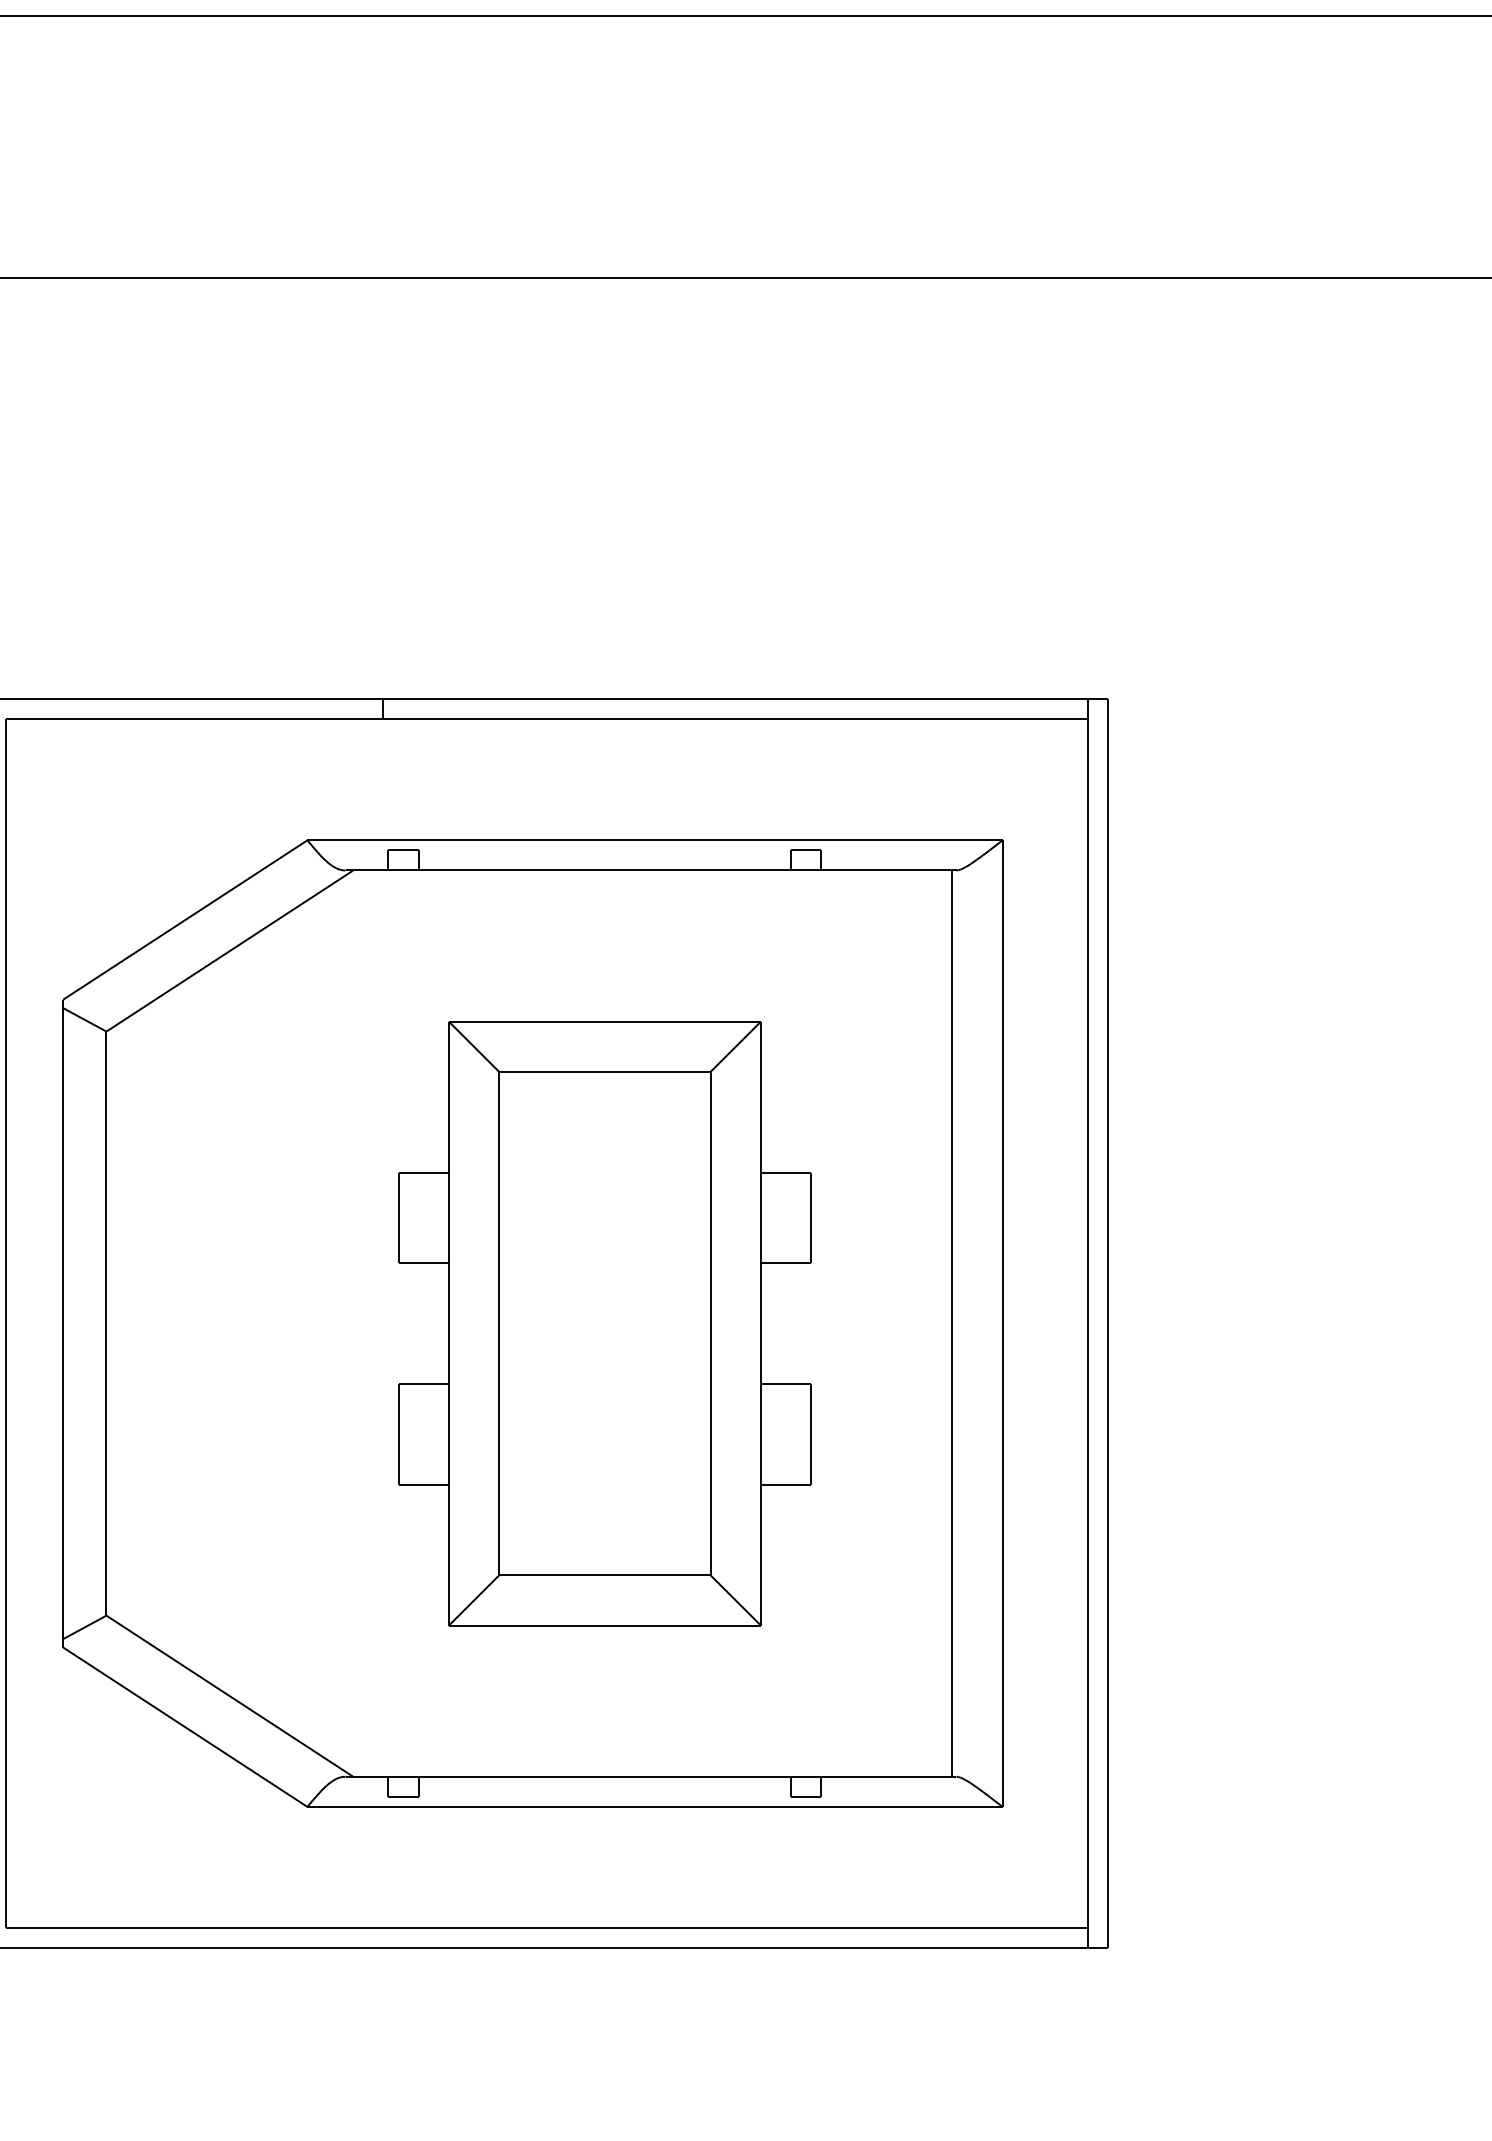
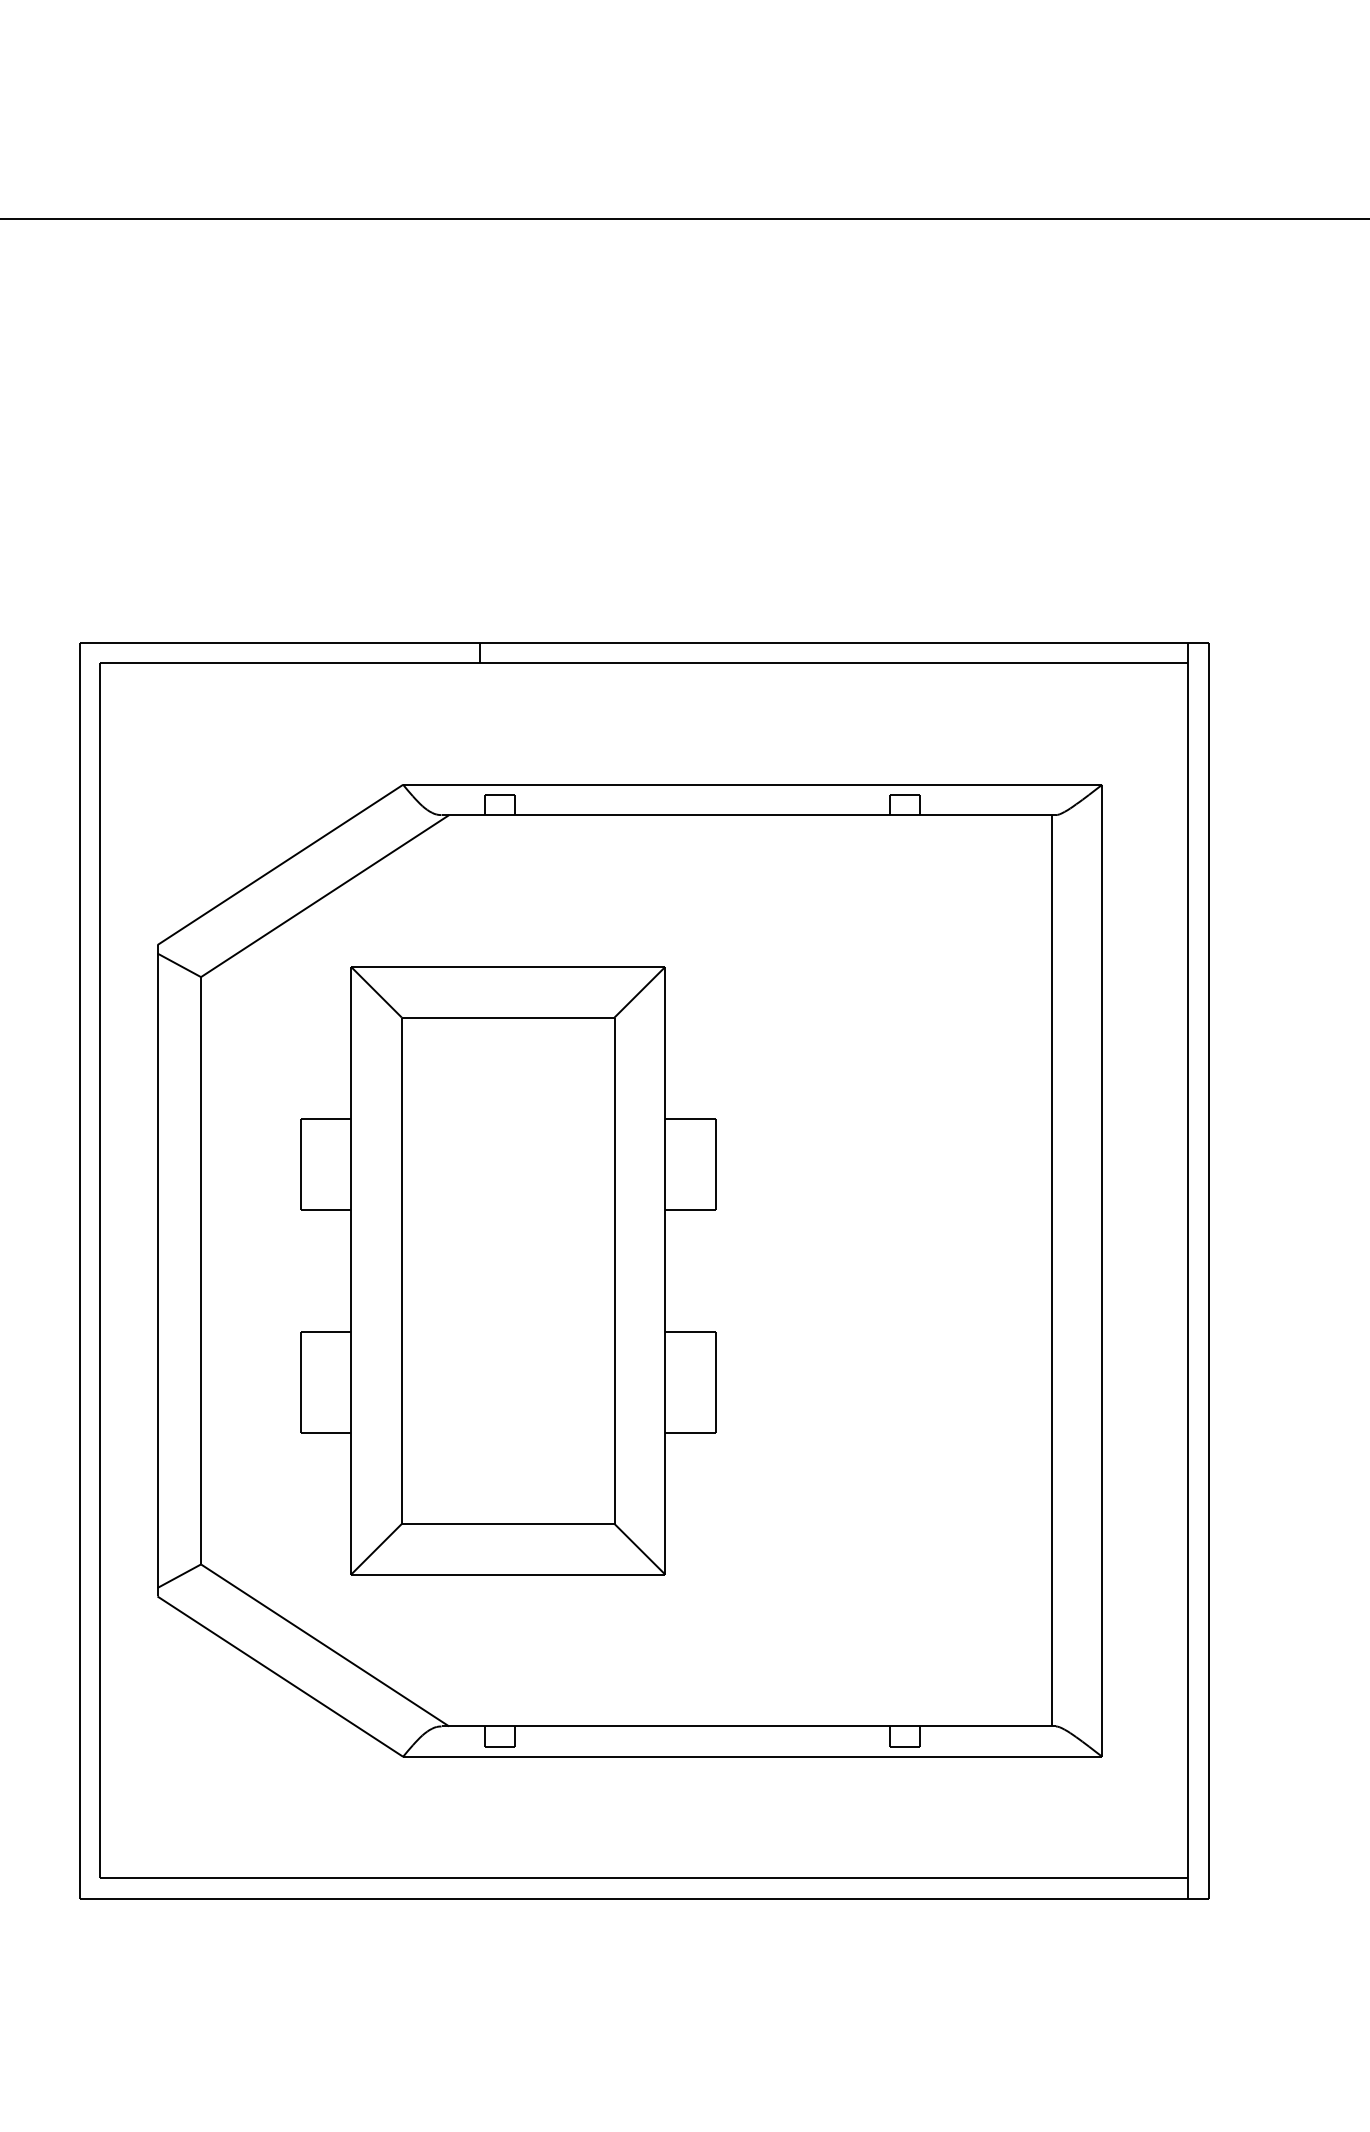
part: (604, 1323) -> (507, 1270), moved

